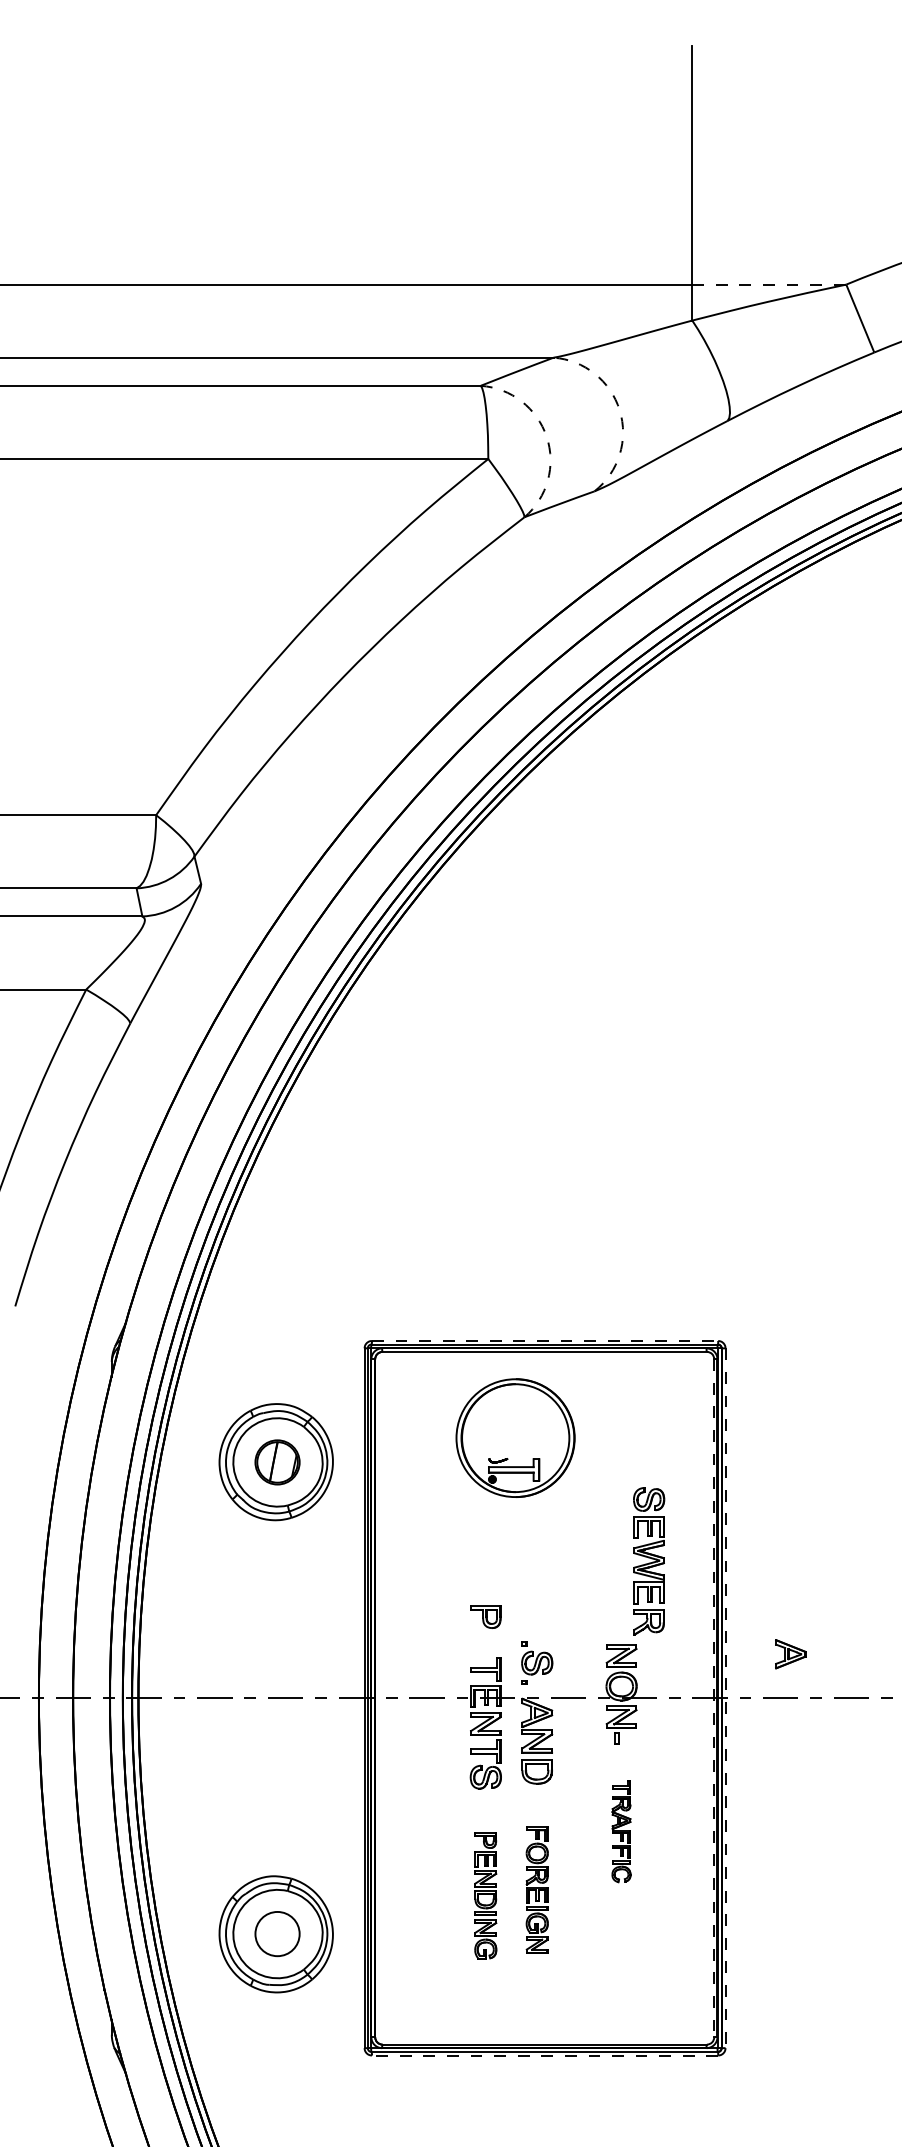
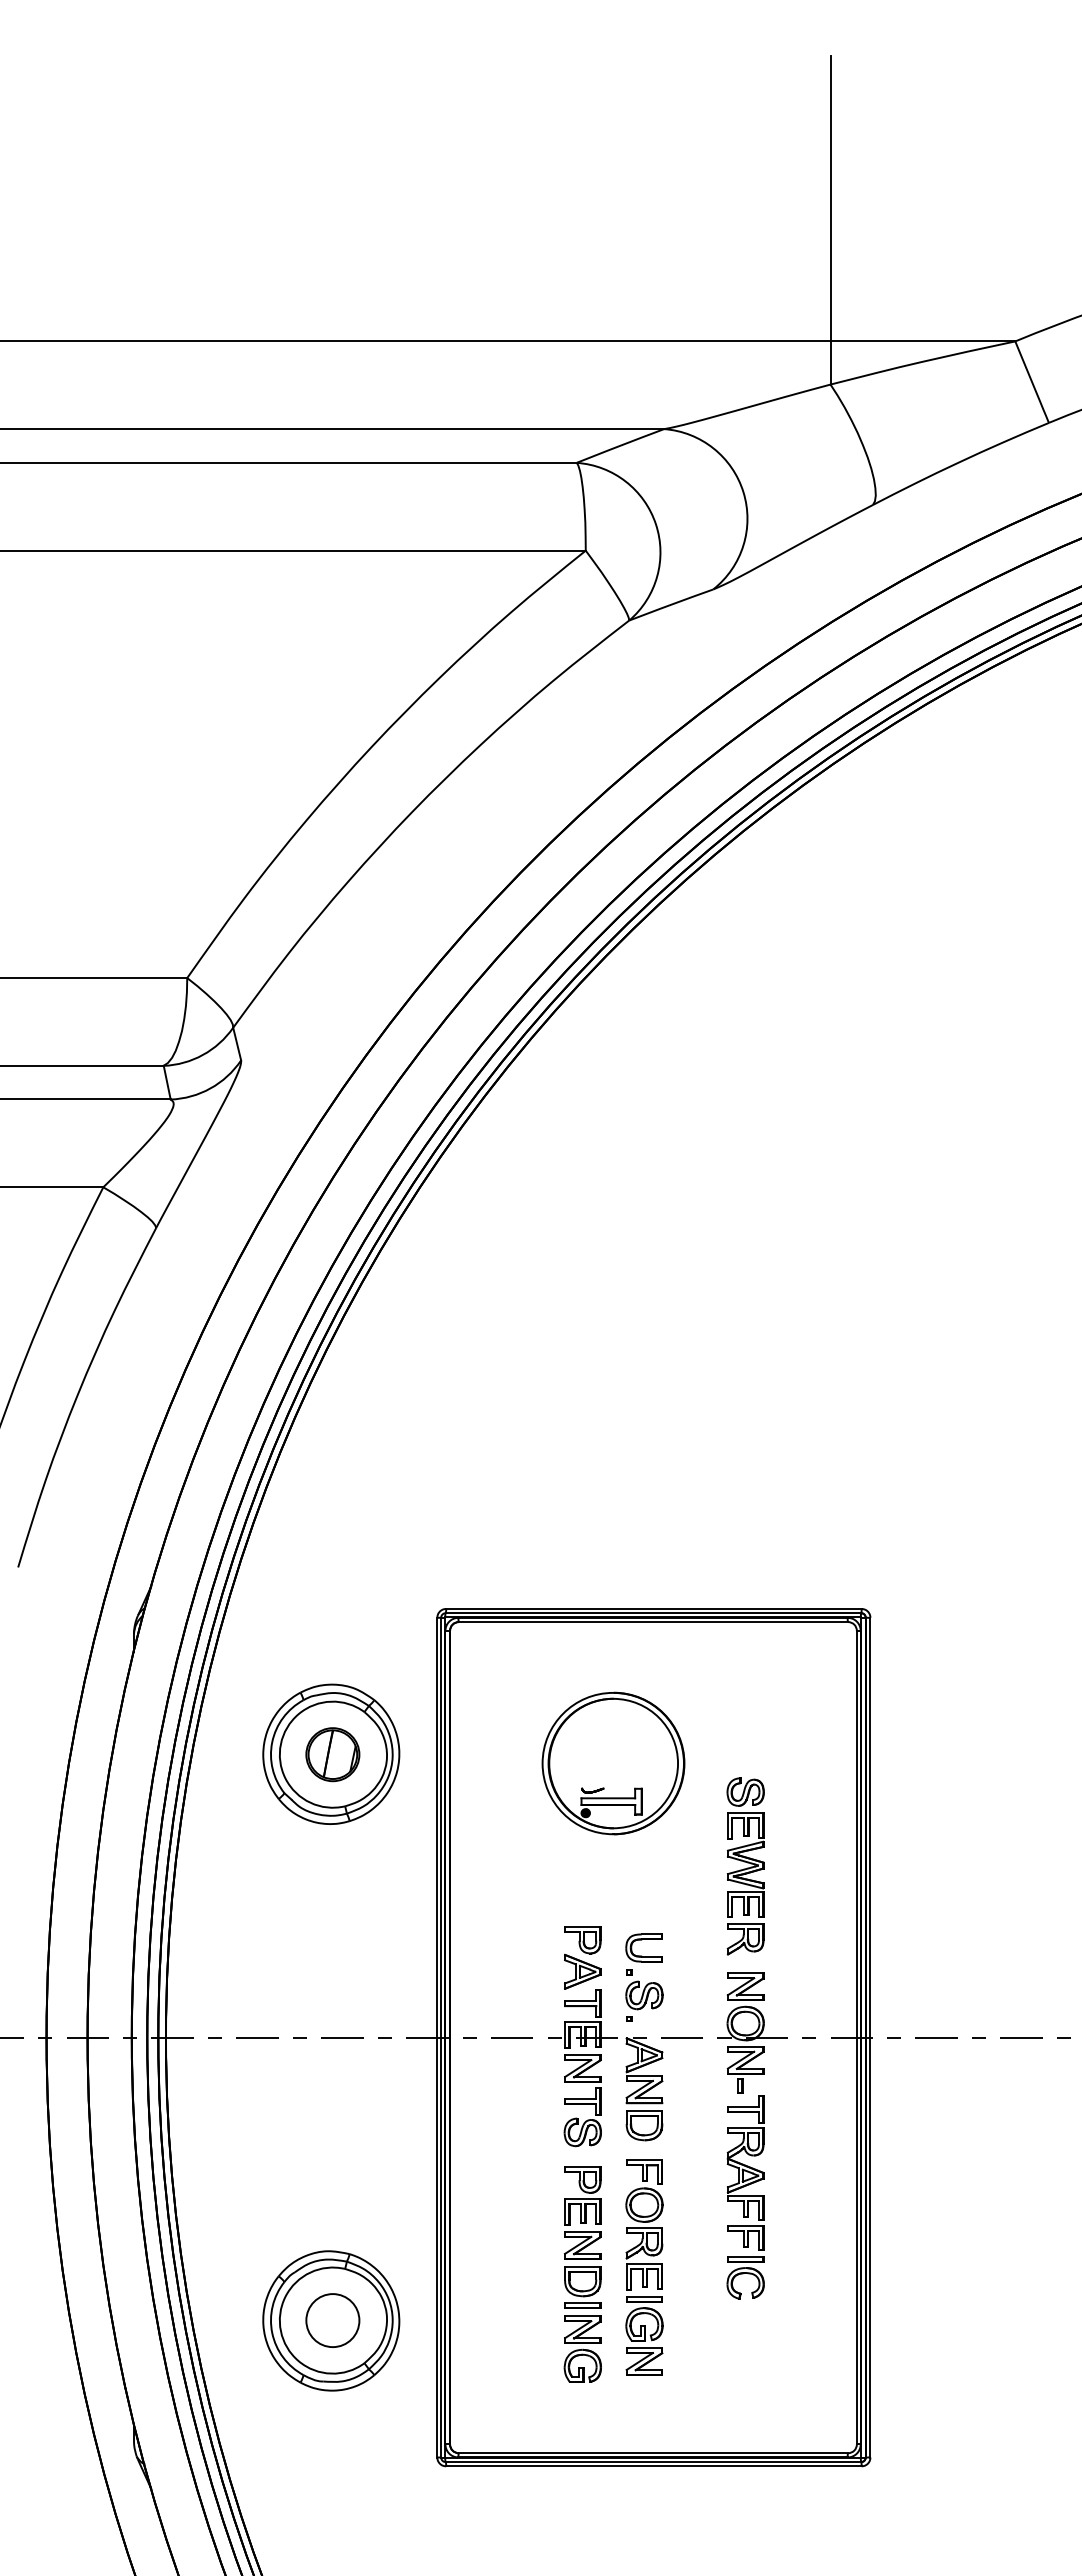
line: (769, 284) -> (923, 341), dashed -> solid
arc: (619, 410) -> (743, 492), dashed -> solid
arc: (546, 437) -> (655, 524), dashed -> solid
line: (544, 1340) -> (653, 1608), dashed -> solid
part: (515, 1438) -> (613, 1763), moved
part: (648, 1561) -> (745, 1866), moved
part: (535, 1617) -> (642, 1940), added
part: (790, 1653) -> (582, 1971), moved
line: (713, 1698) -> (856, 2037), dashed -> solid
line: (725, 1698) -> (870, 2037), dashed -> solid
part: (621, 1831) -> (745, 2197), size x1.67
part: (537, 1889) -> (644, 2267), size x1.43
part: (485, 1895) -> (582, 2274), size x1.43
line: (544, 2055) -> (653, 2466), dashed -> solid

